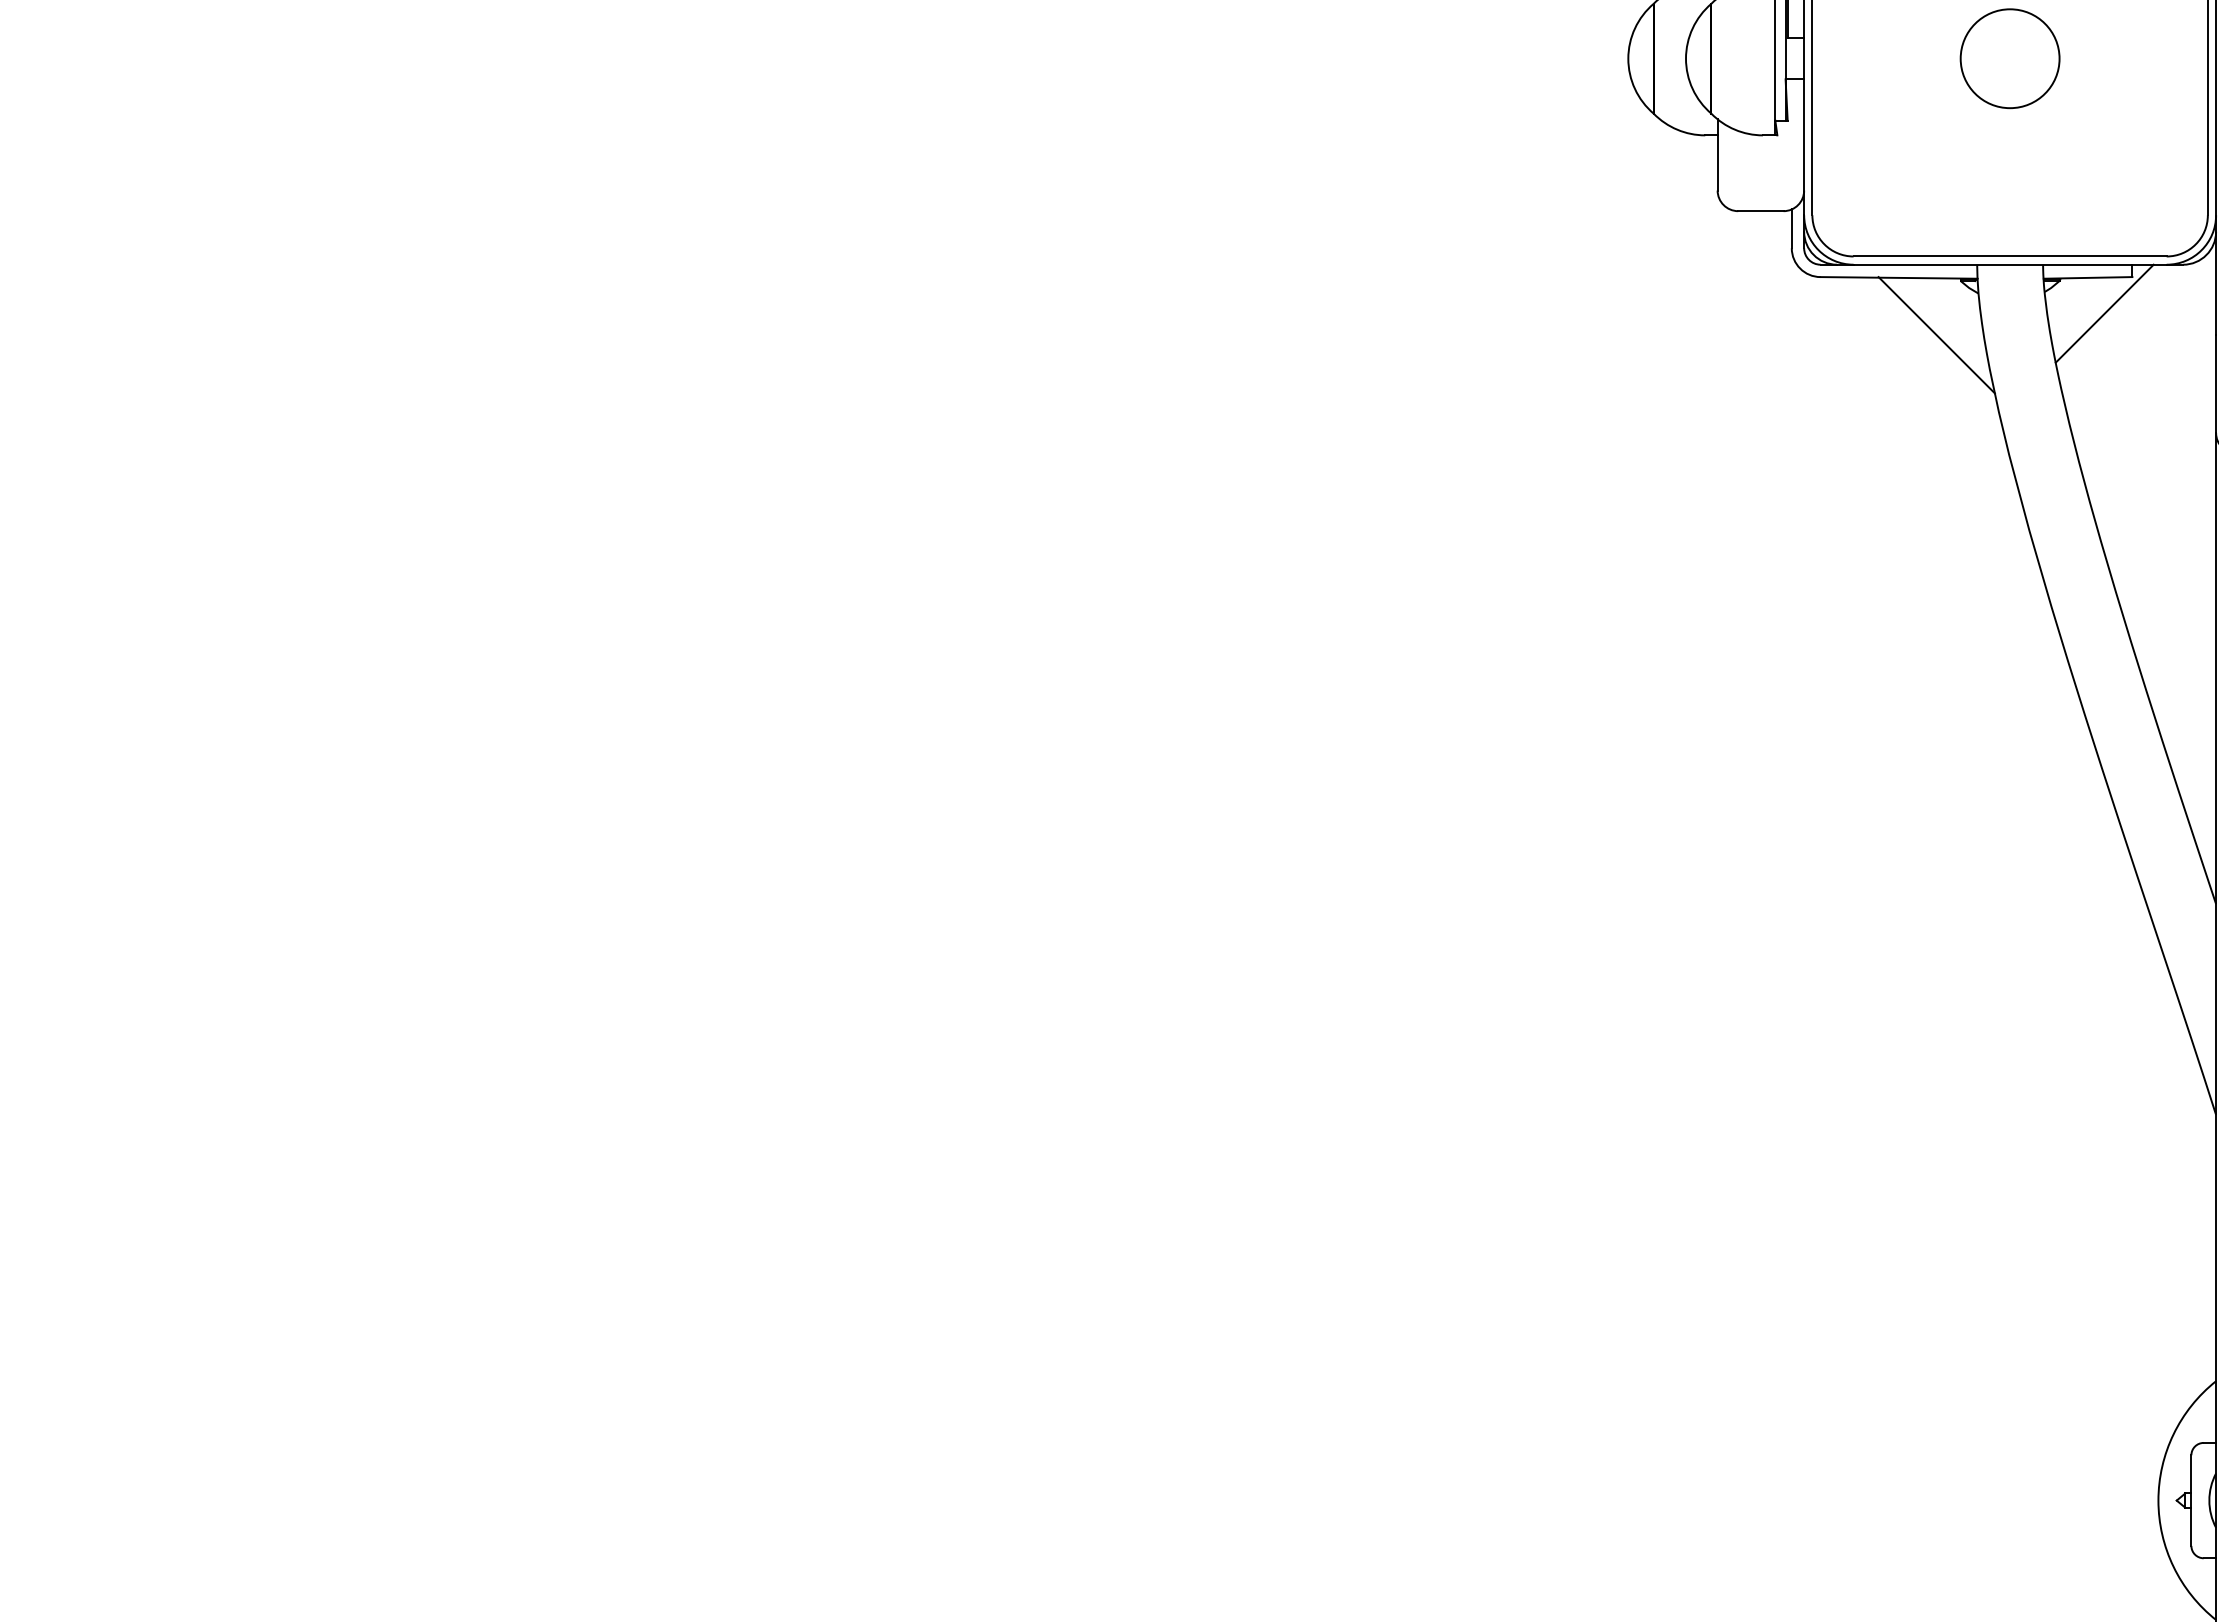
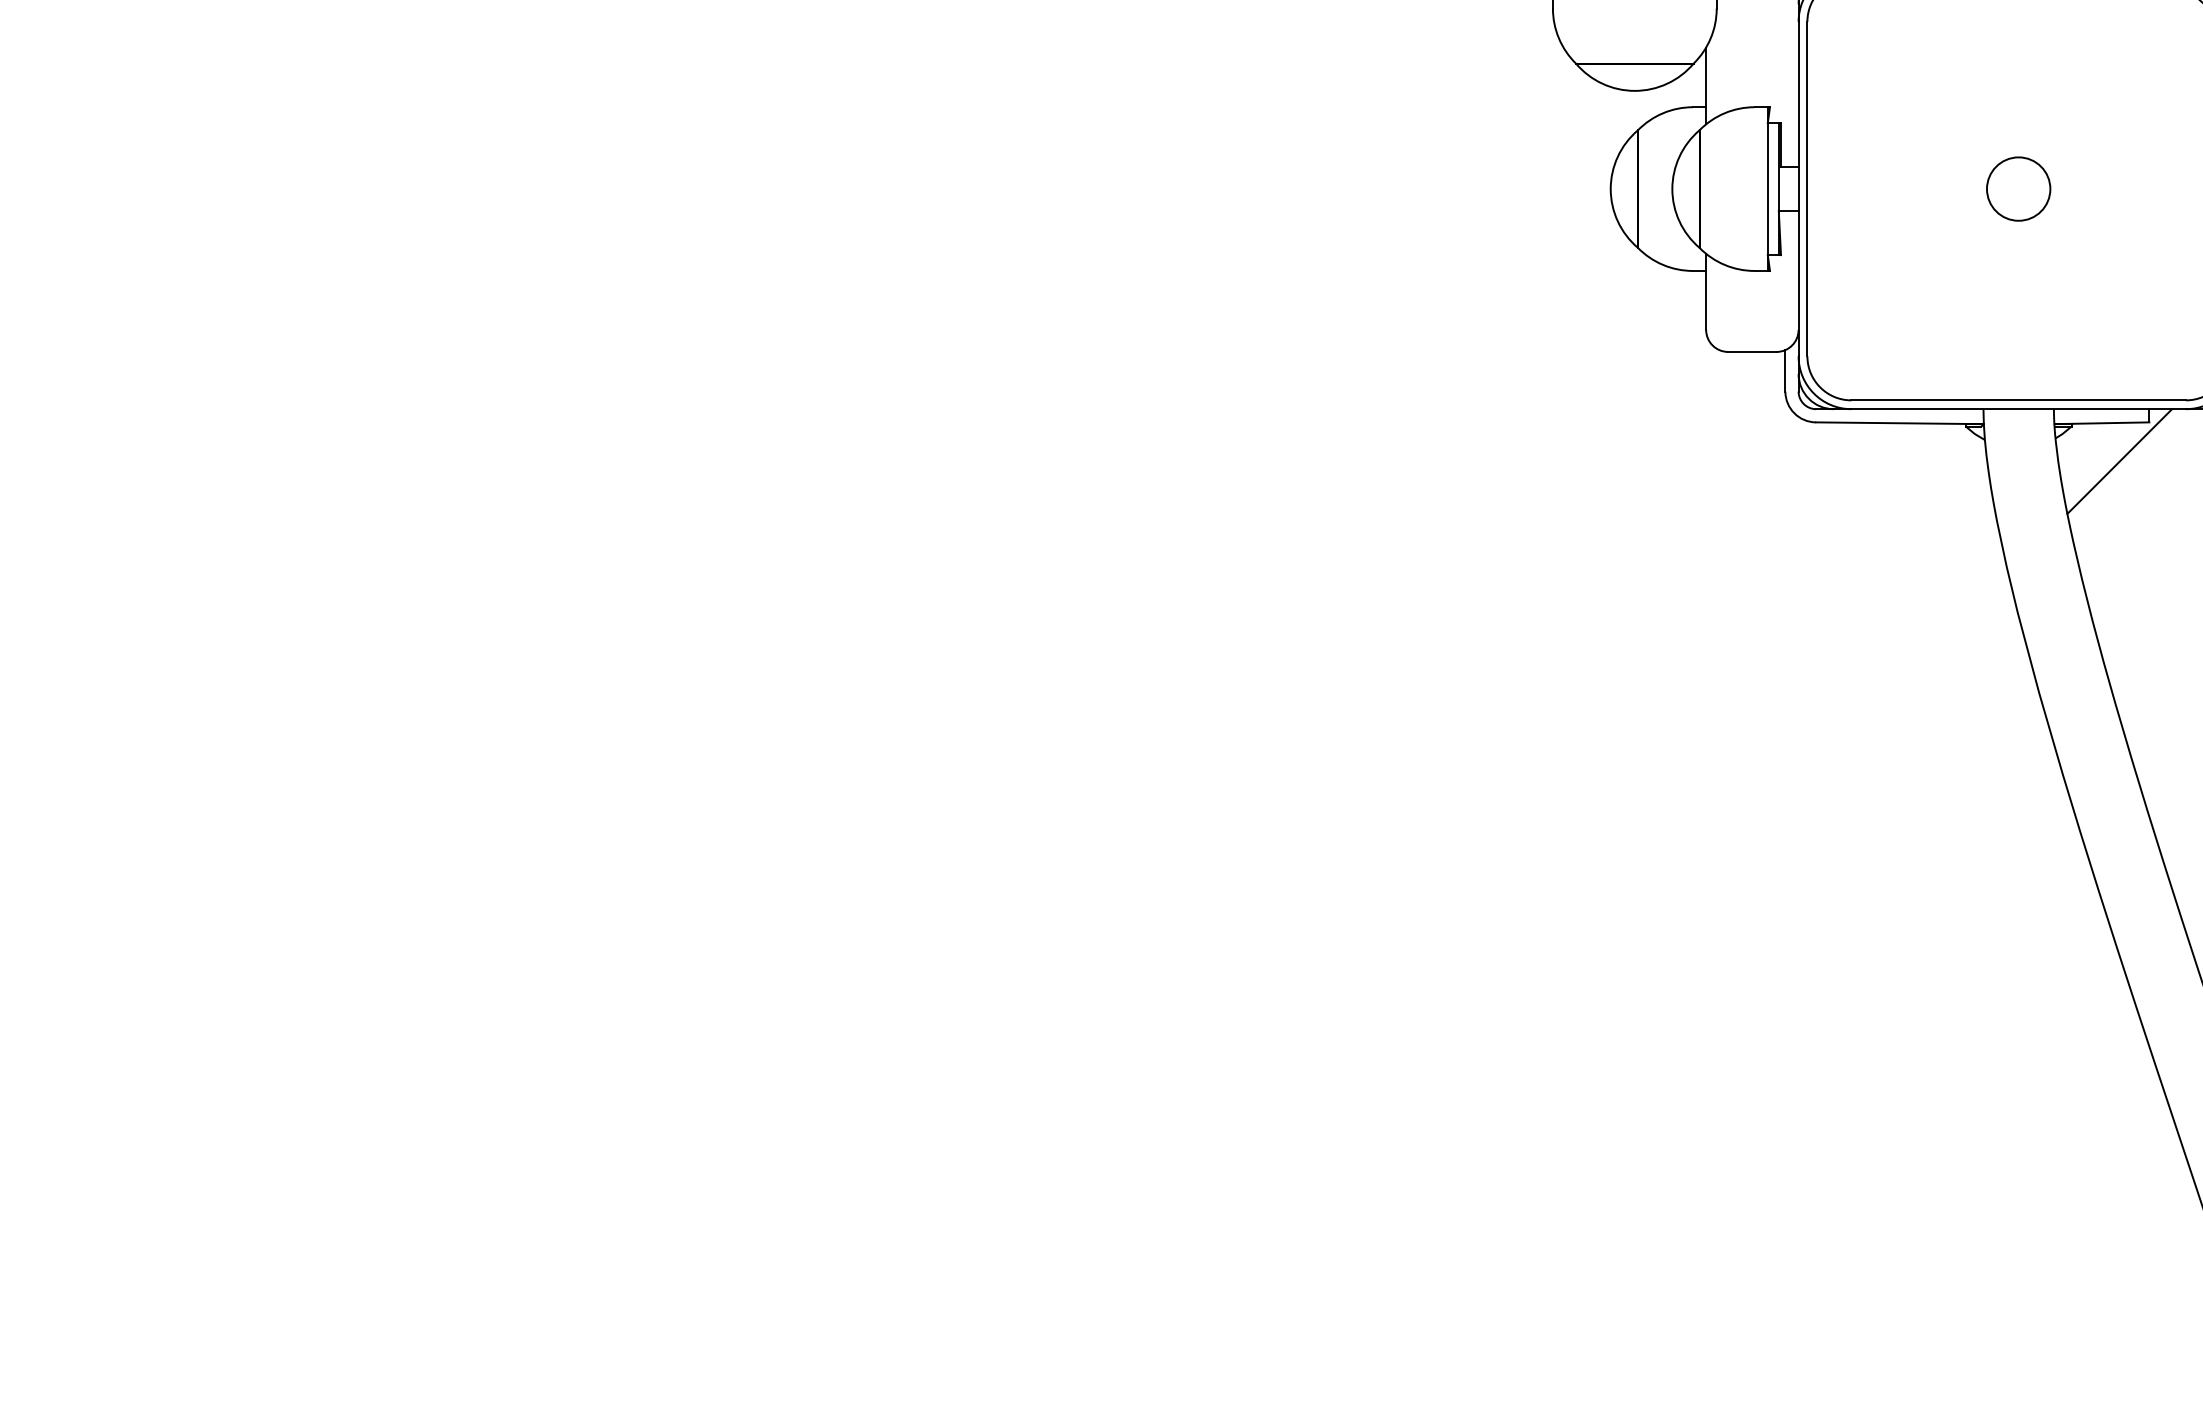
circle: (2009, 58) -> (2018, 188), size x0.6
line: (1936, 335) -> (1940, 484), removed

